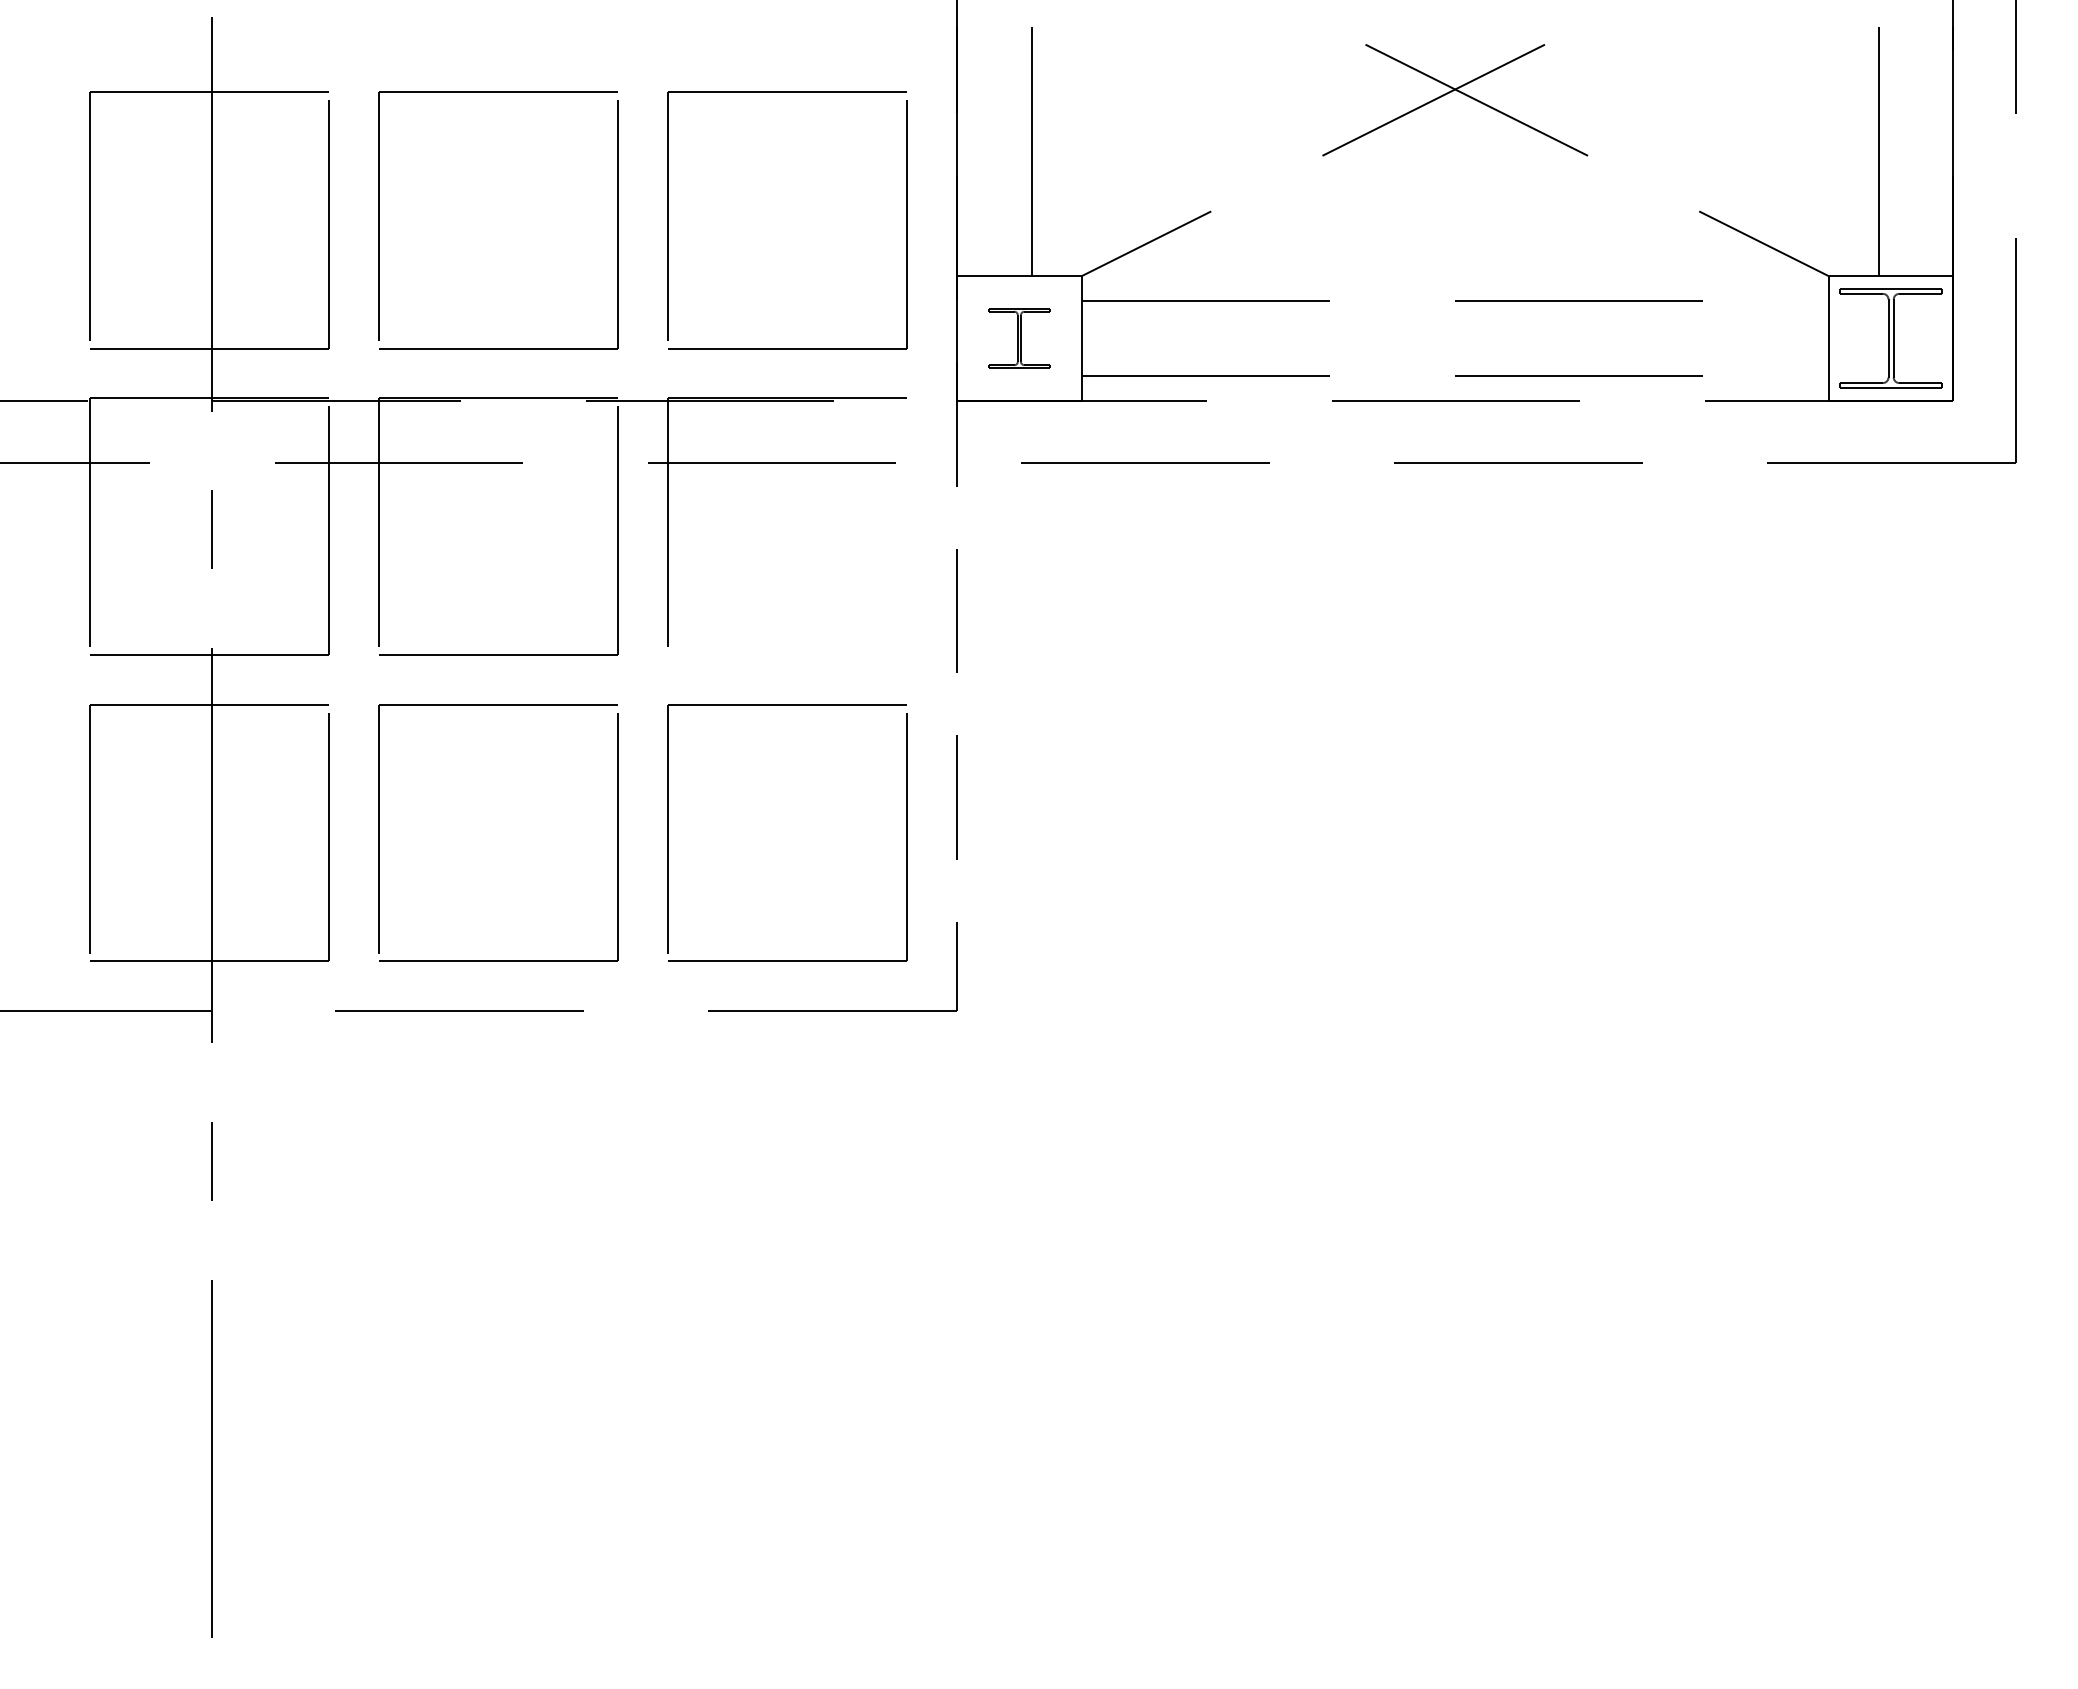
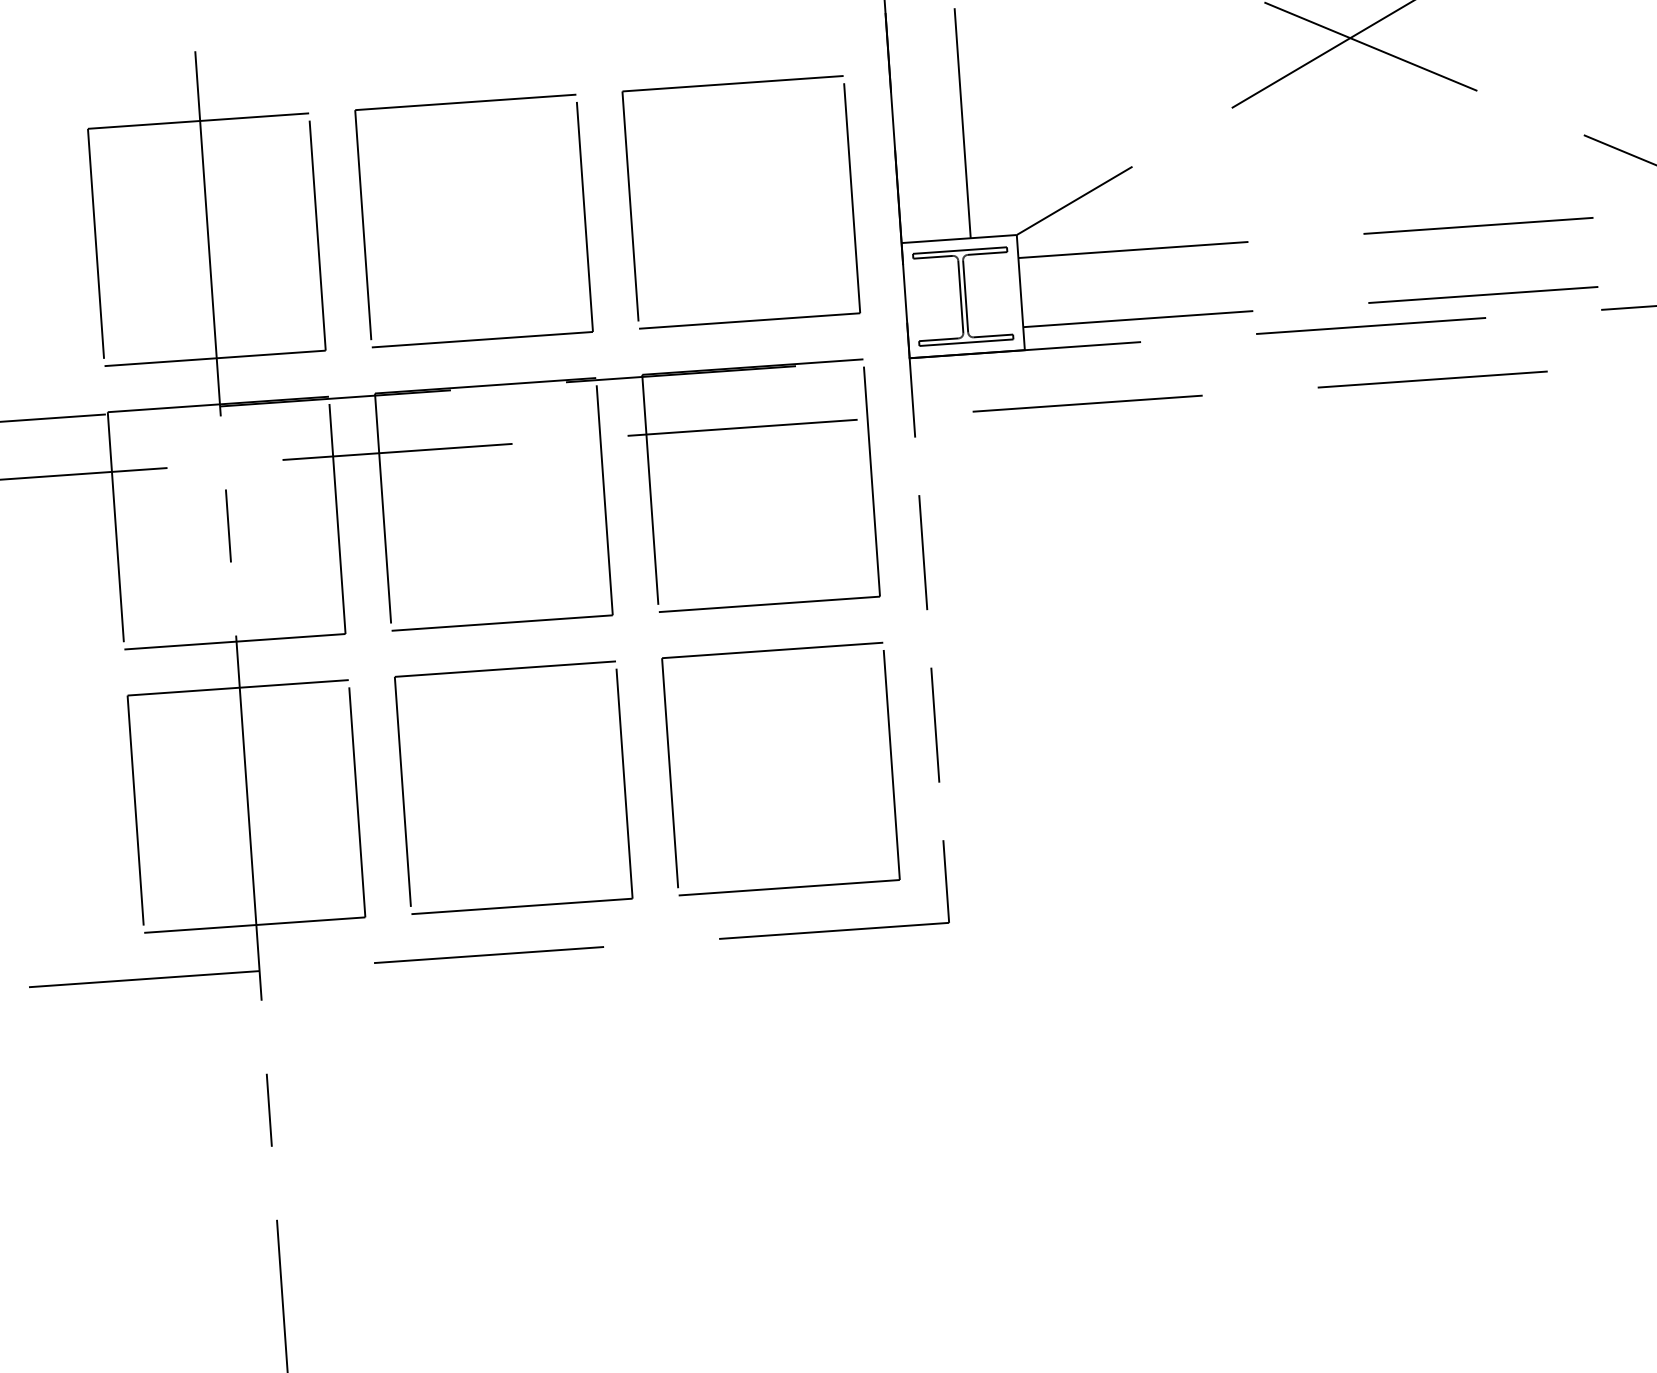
part: (1019, 338) -> (963, 296), size x1.67
part: (906, 530) -> (871, 481), added

